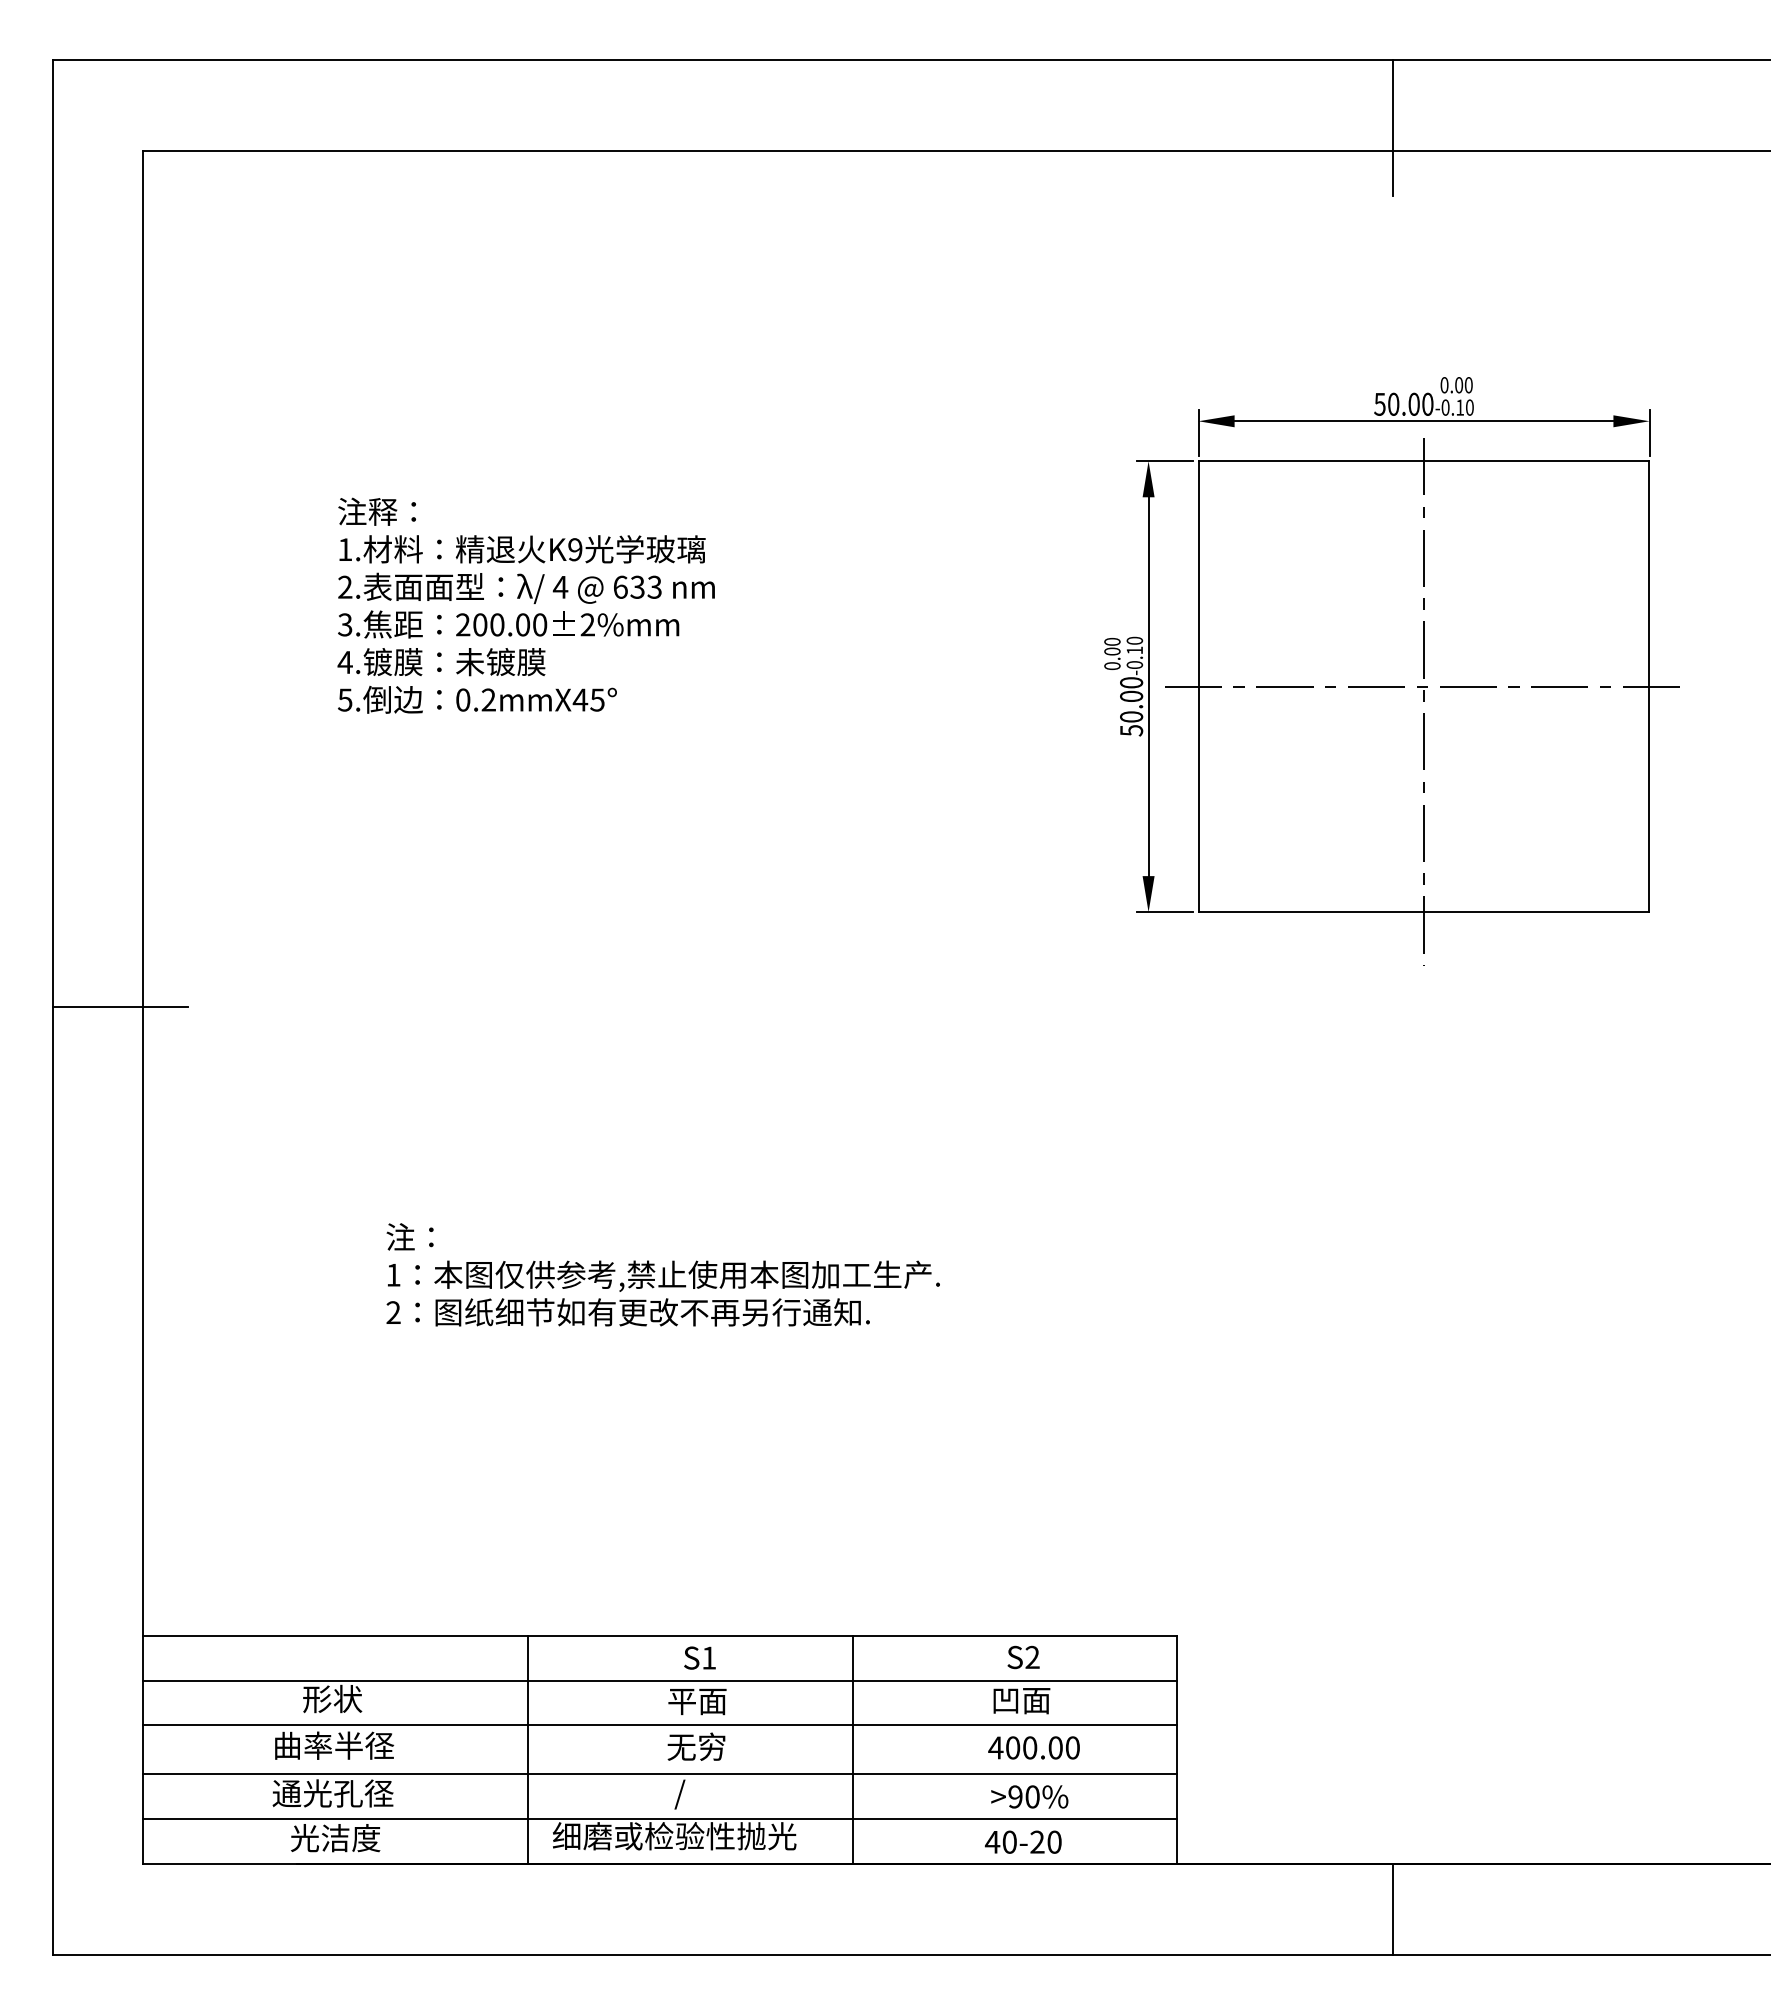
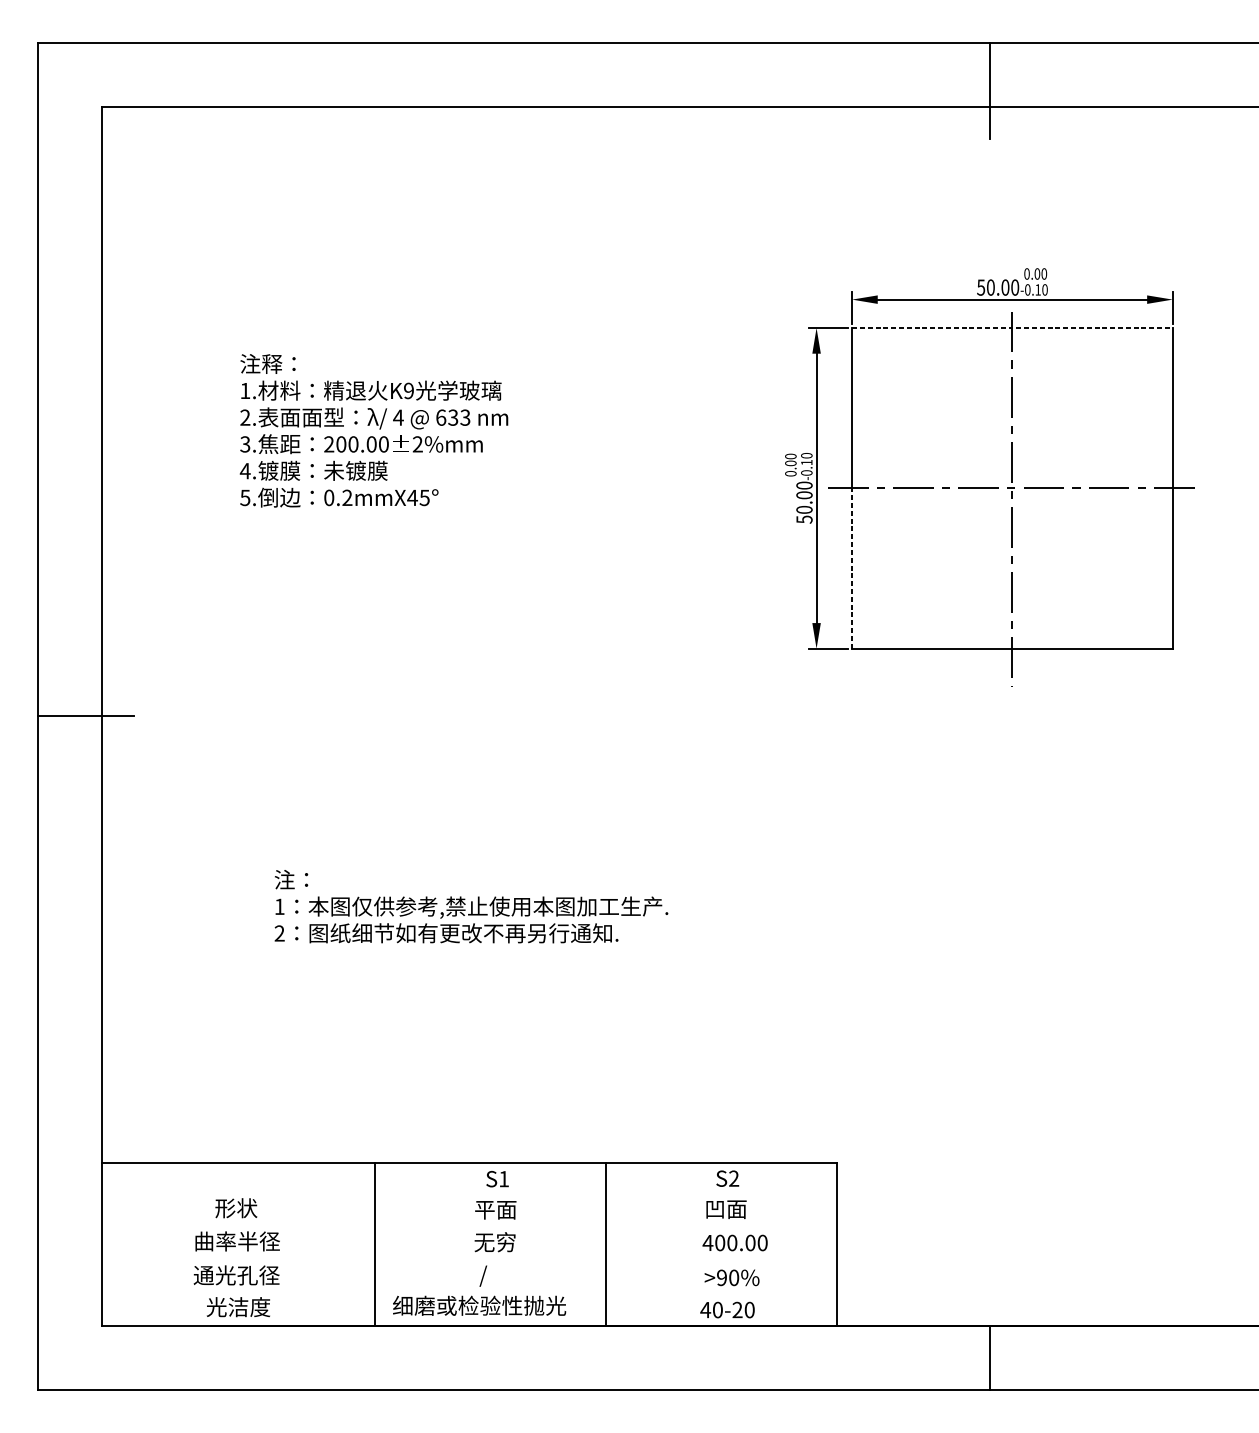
line: (1424, 461) -> (1012, 328), solid -> dashed
line: (1198, 799) -> (852, 568), solid -> dashed
line: (660, 1681) -> (469, 1195), removed
line: (660, 1725) -> (469, 1227), removed
line: (660, 1774) -> (469, 1261), removed
line: (660, 1819) -> (469, 1293), removed

